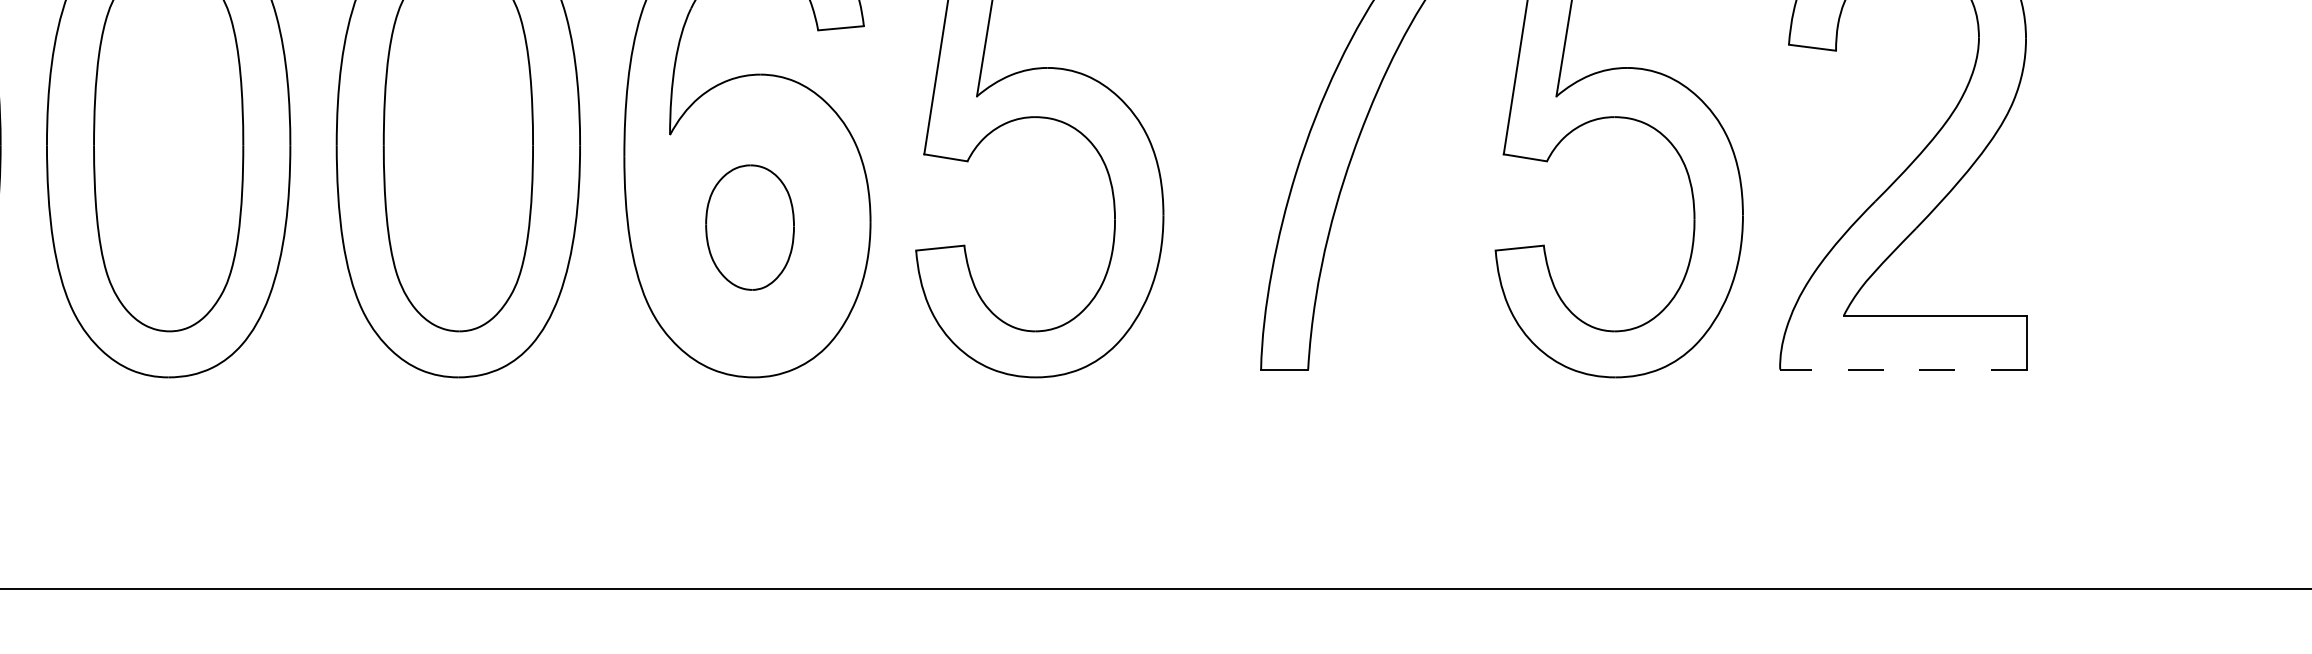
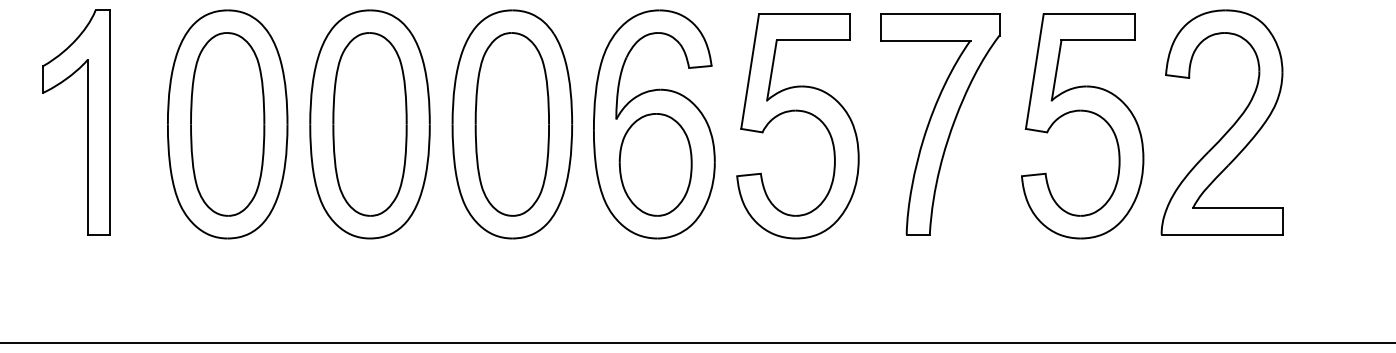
part: (749, 226) -> (655, 164), size x1.67
line: (1903, 369) -> (1222, 234), dashed -> solid

